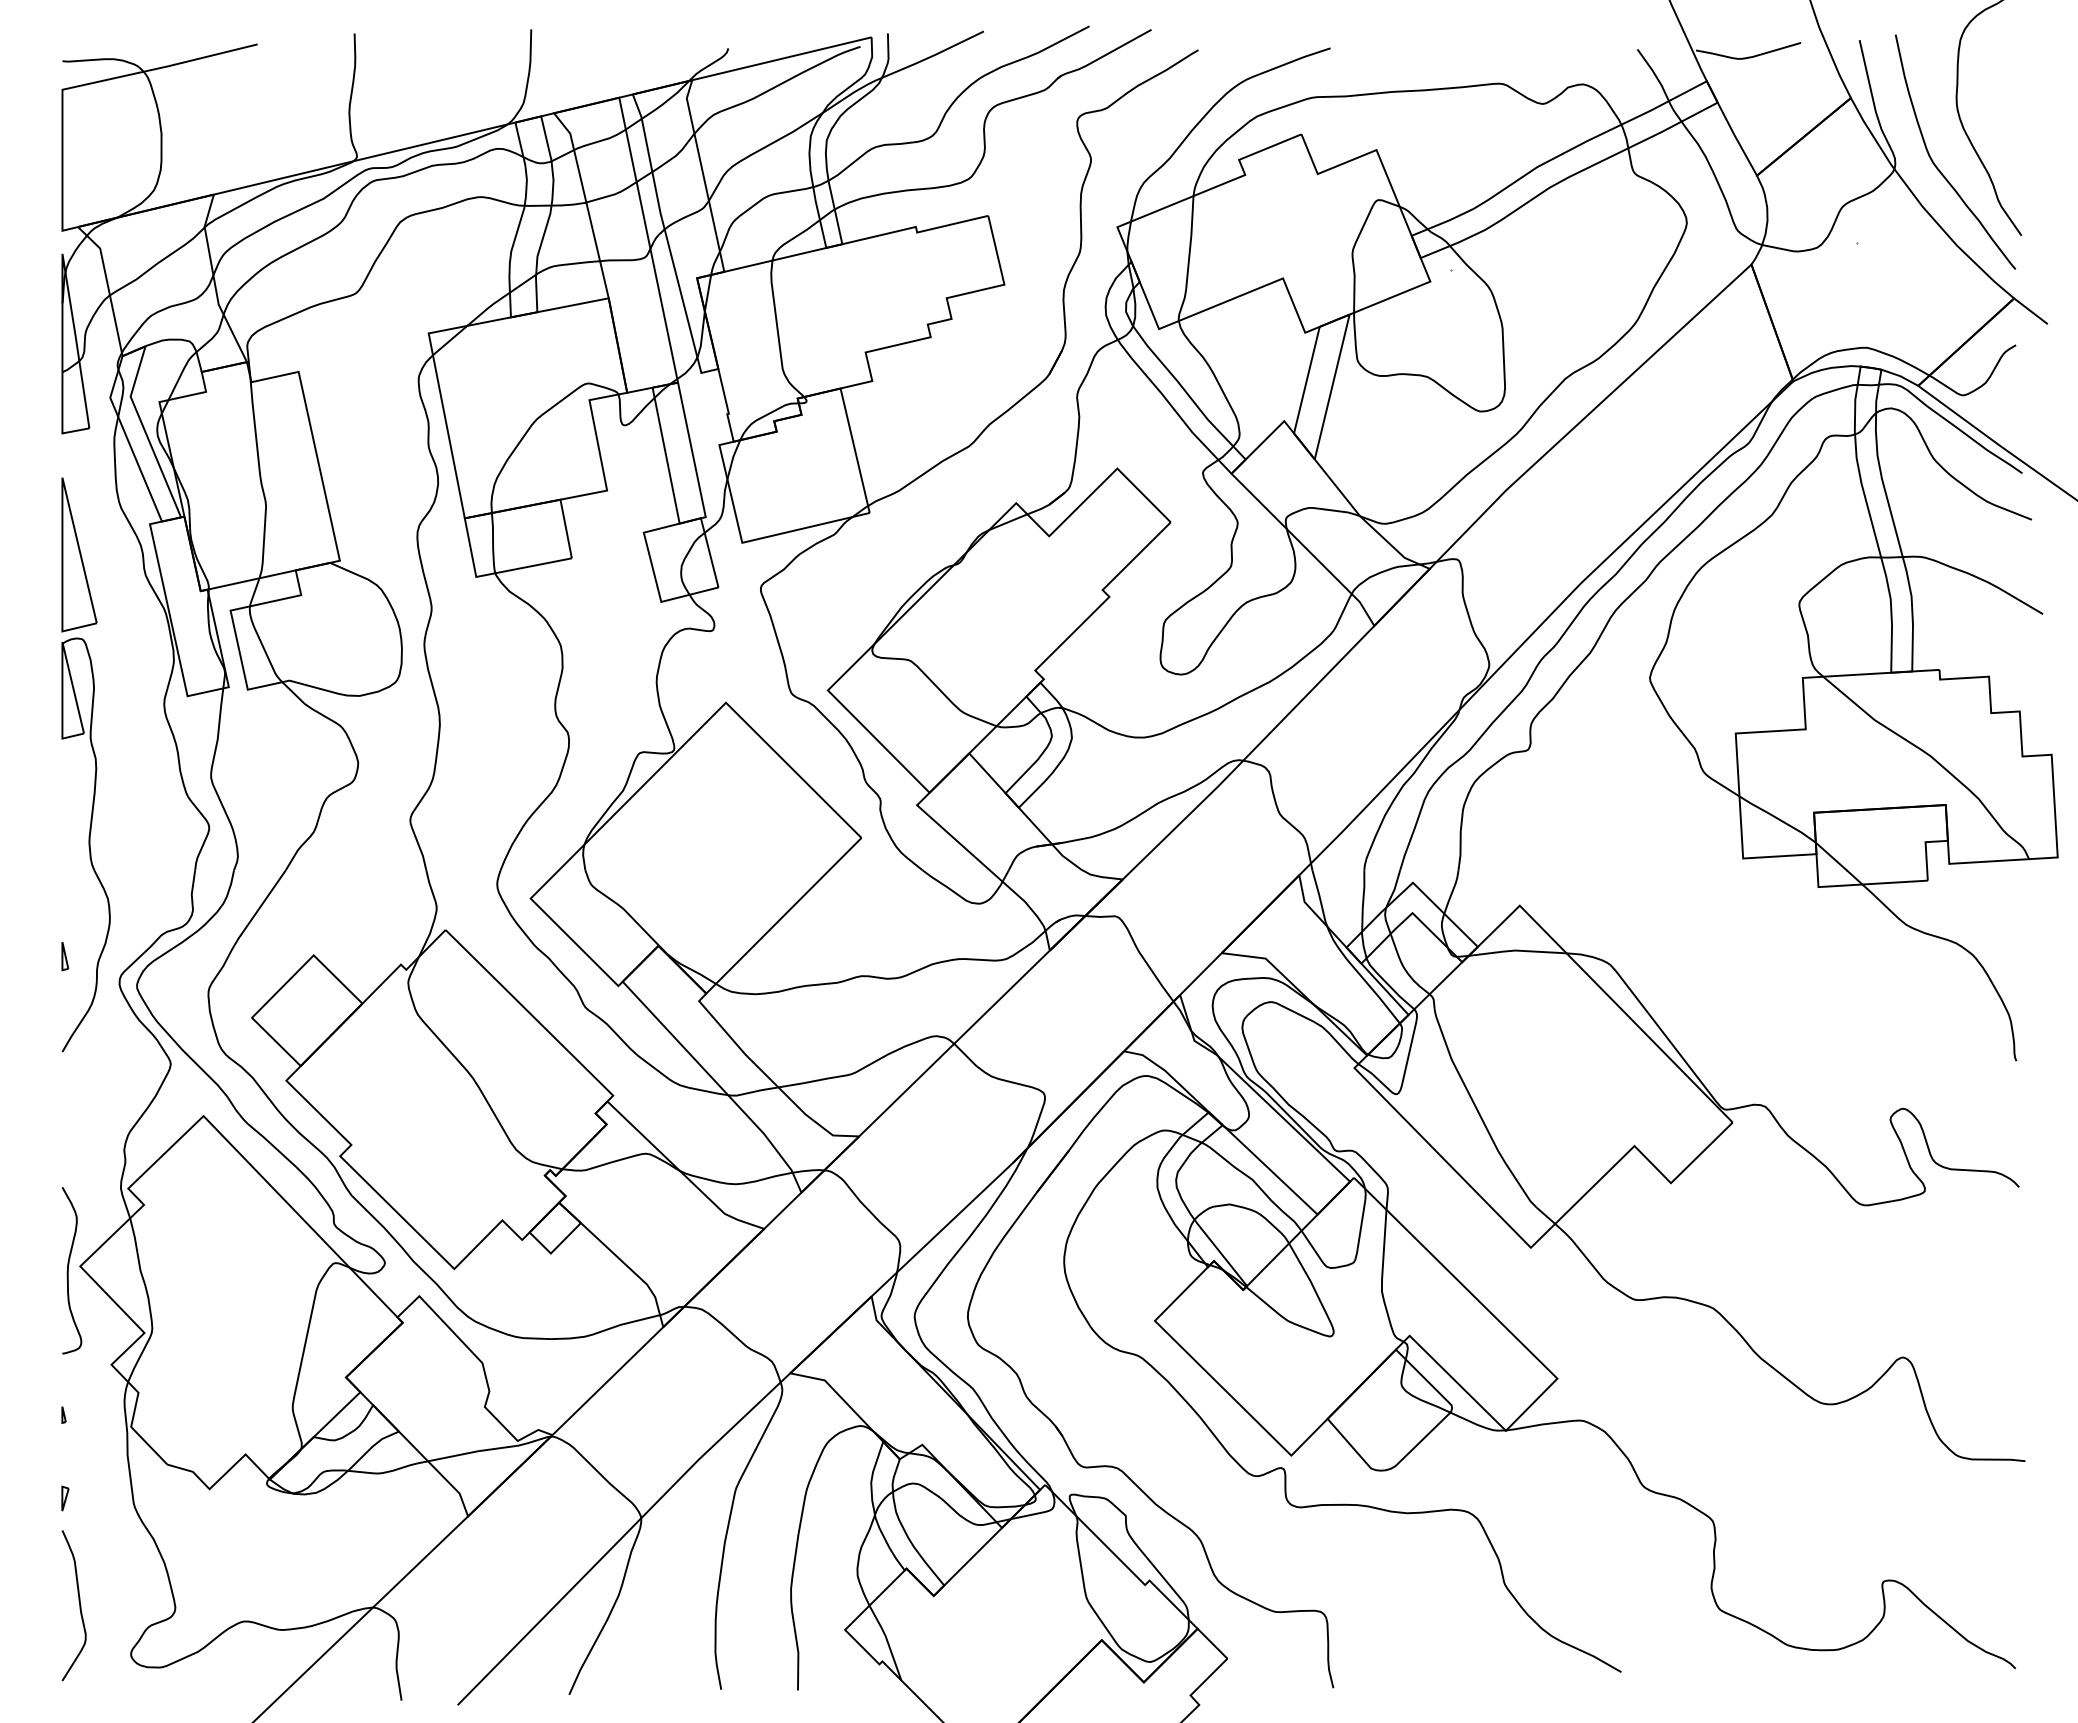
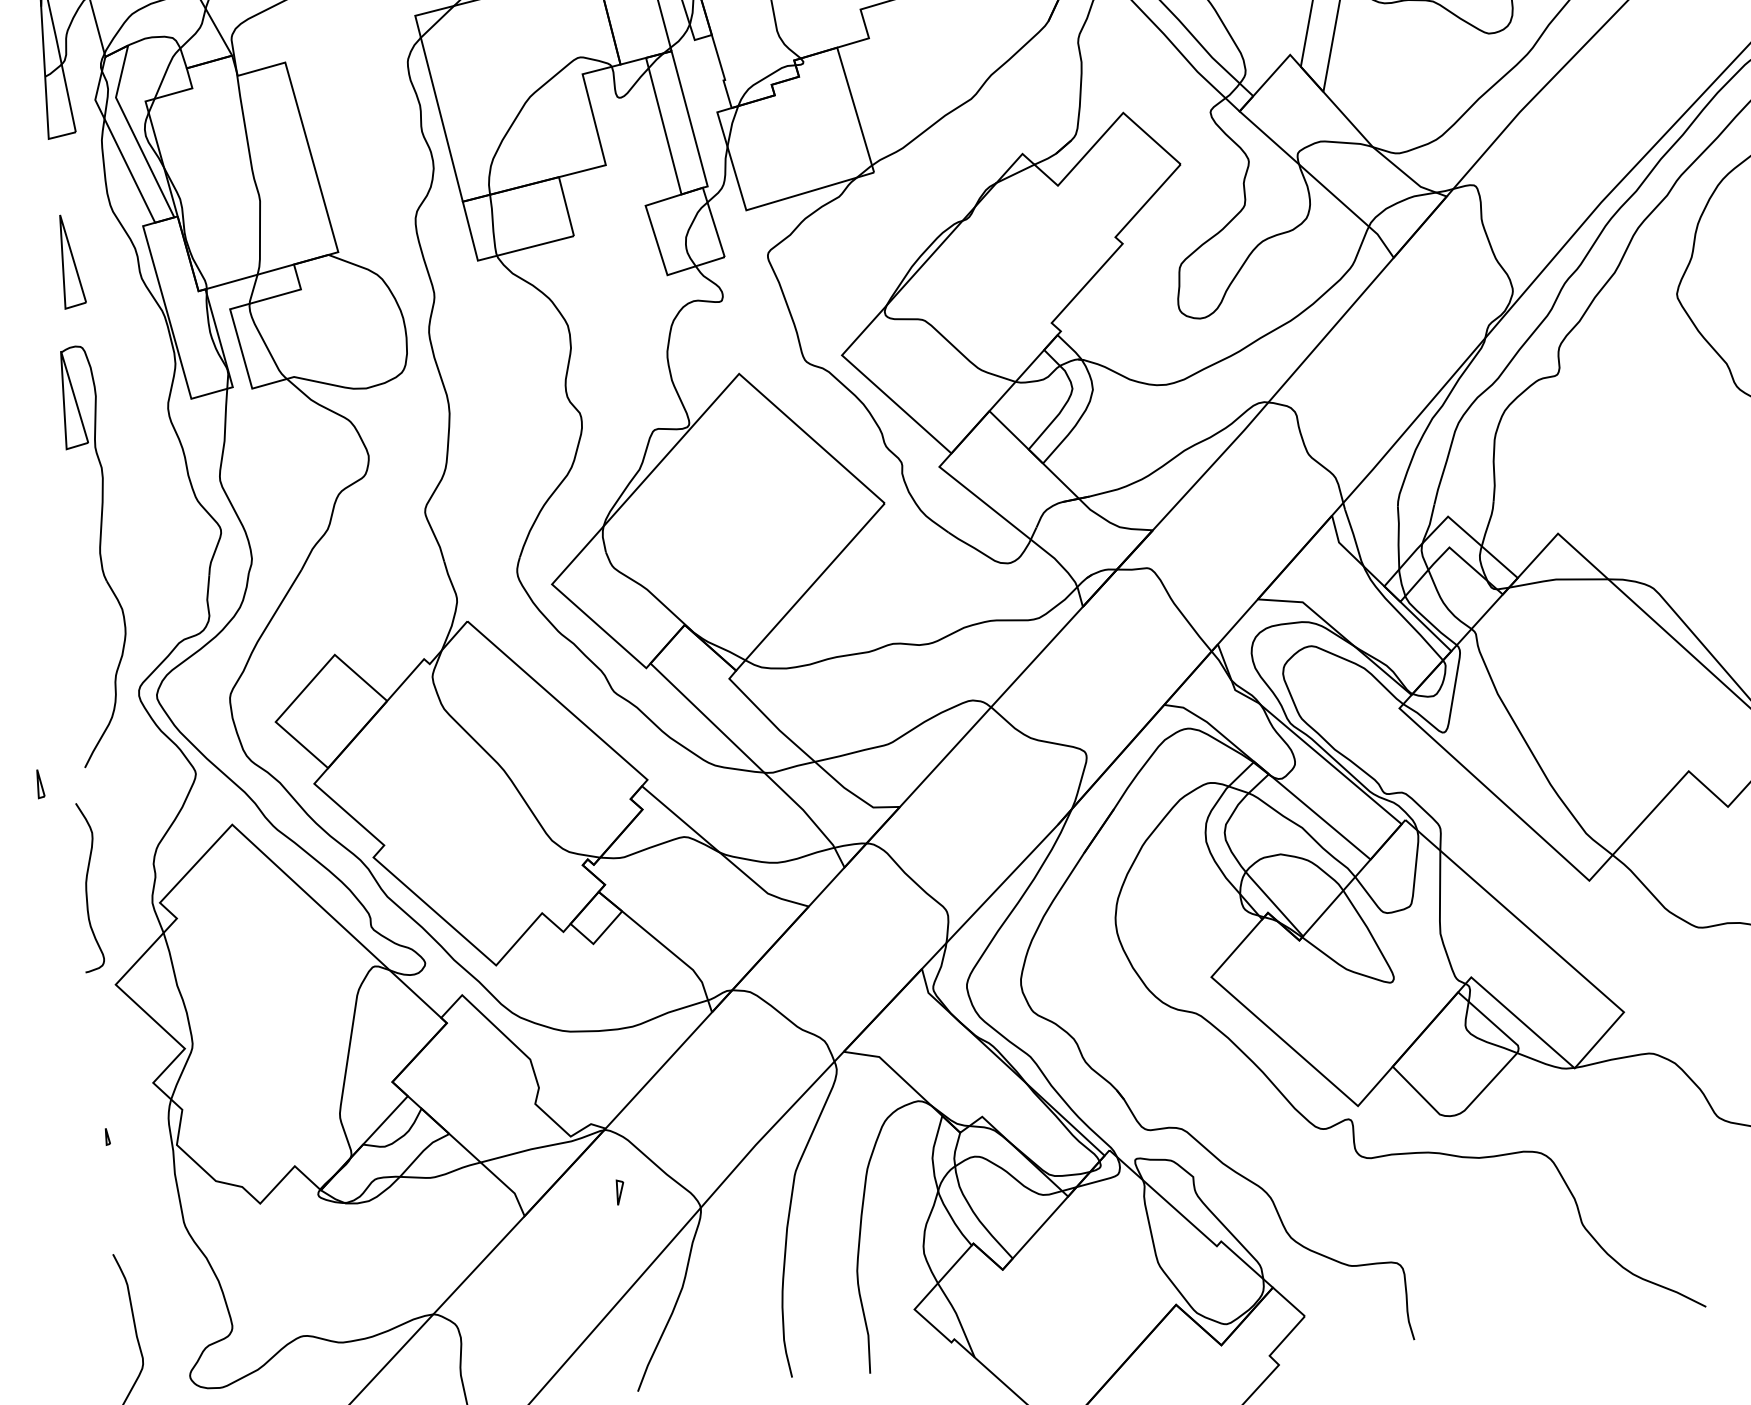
part: (79, 554) -> (73, 261), size x0.6
part: (65, 956) -> (41, 784), moved
curve: (68, 1270) -> (86, 887), moved
part: (65, 1498) -> (620, 1192), moved

